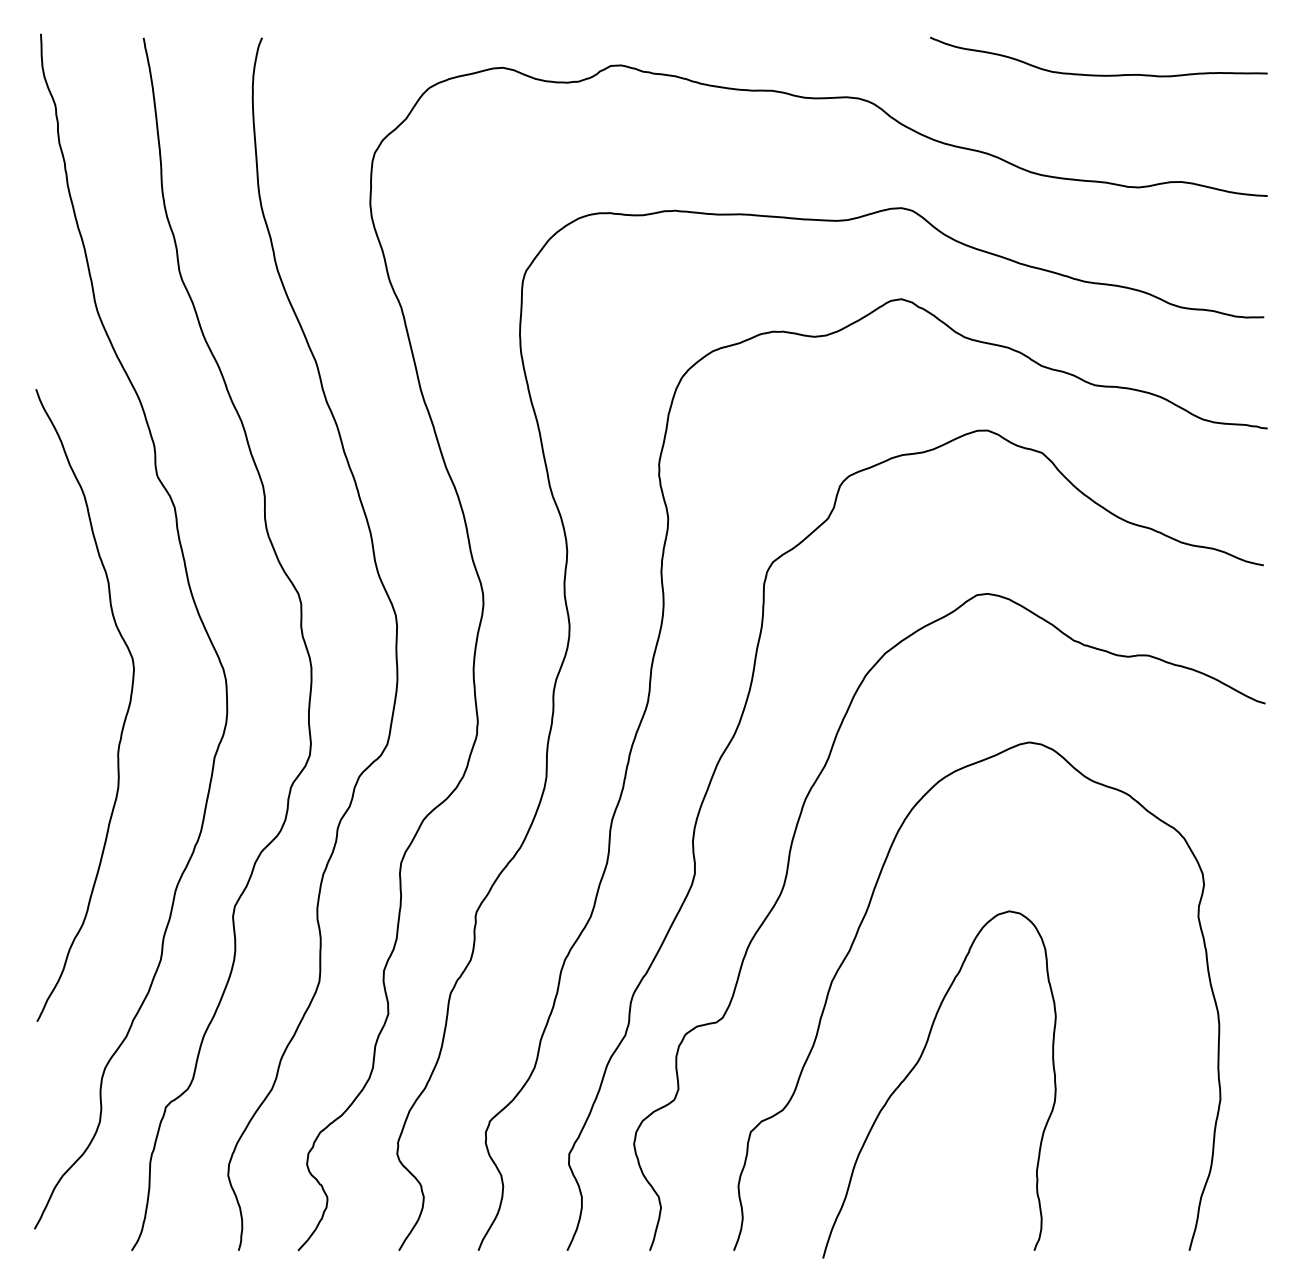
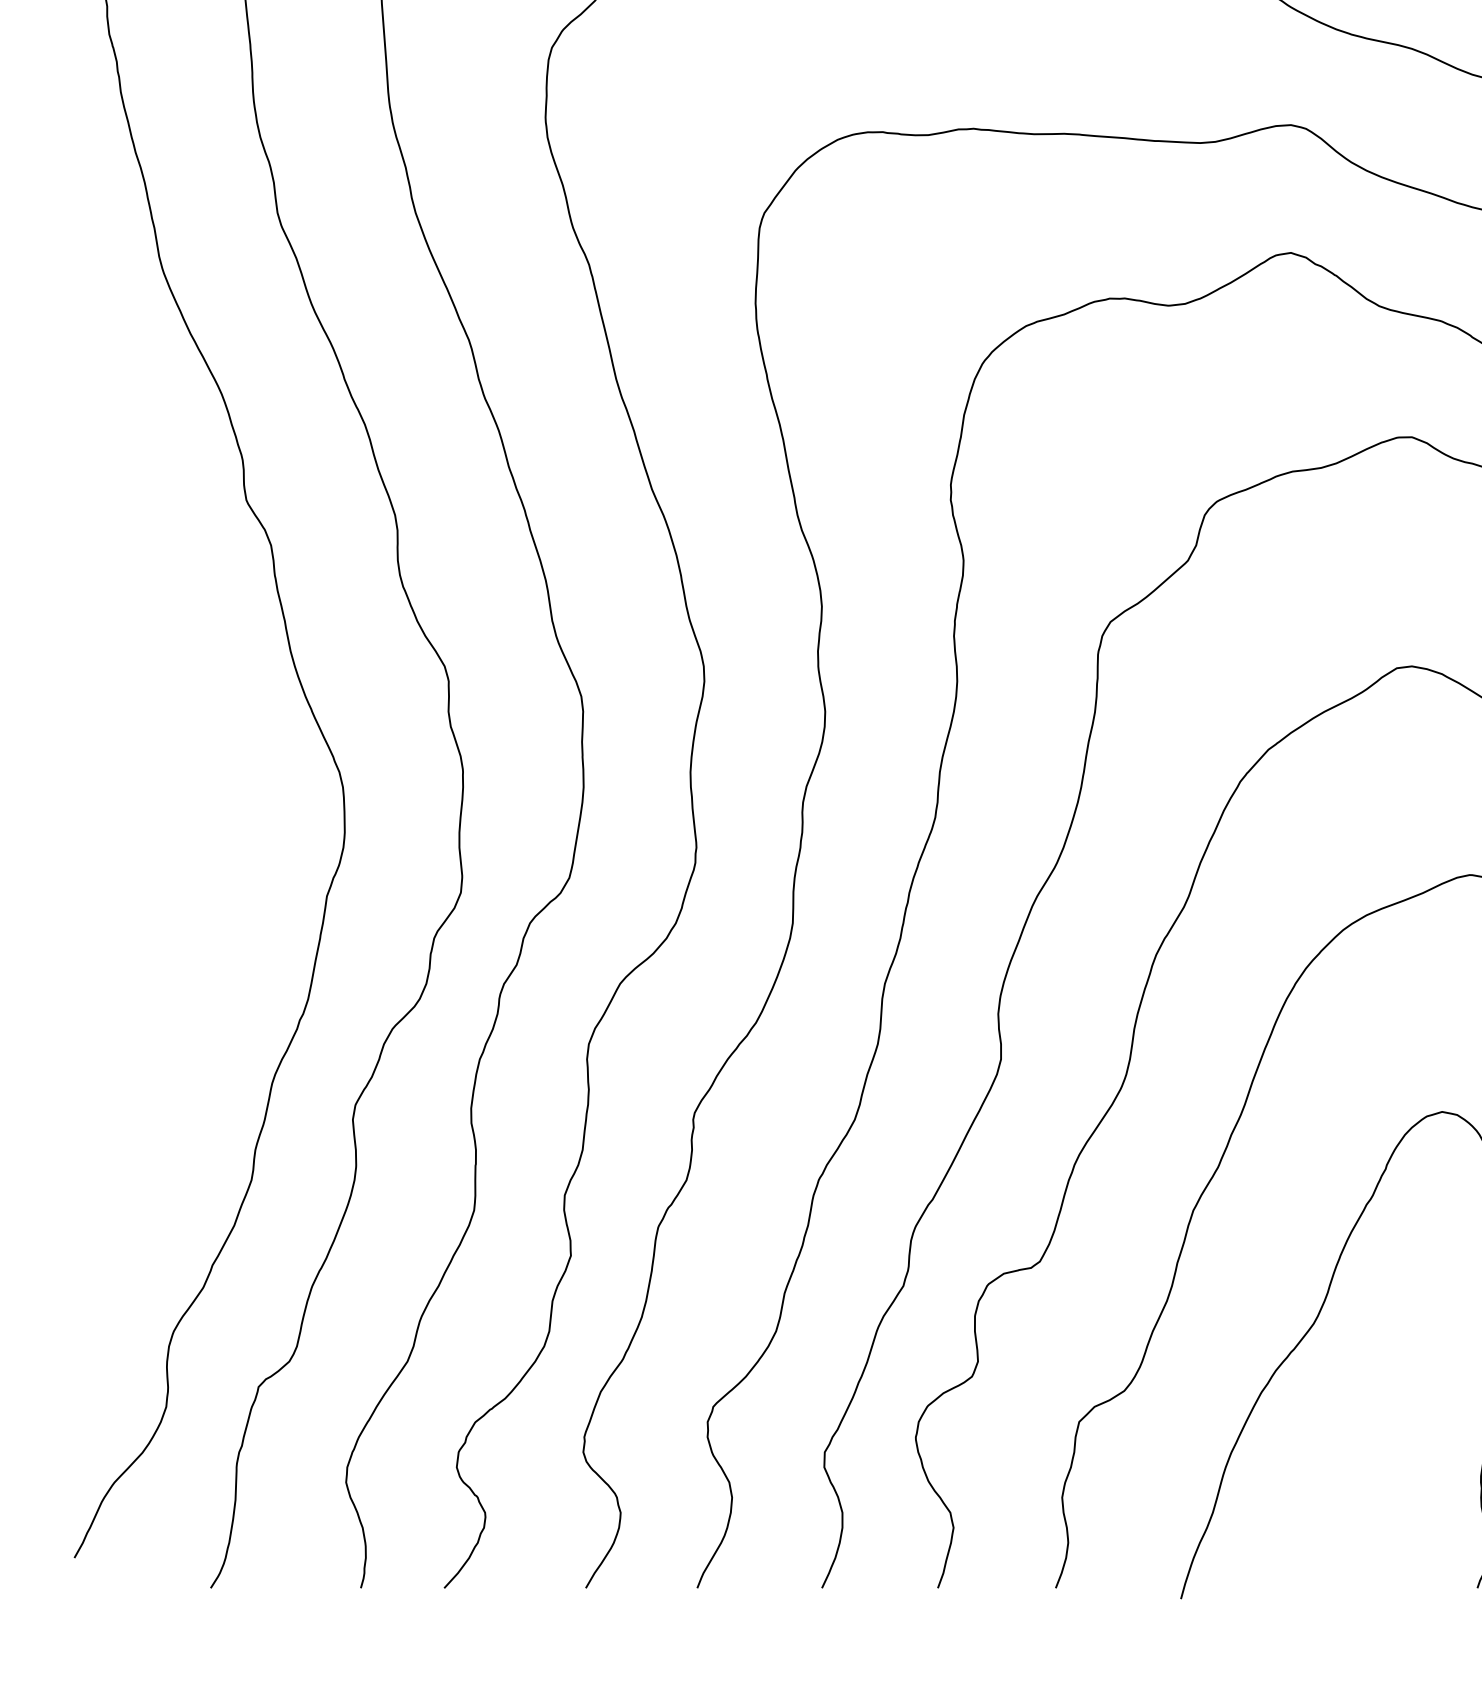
curve: (125, 714) -> (202, 835), removed

